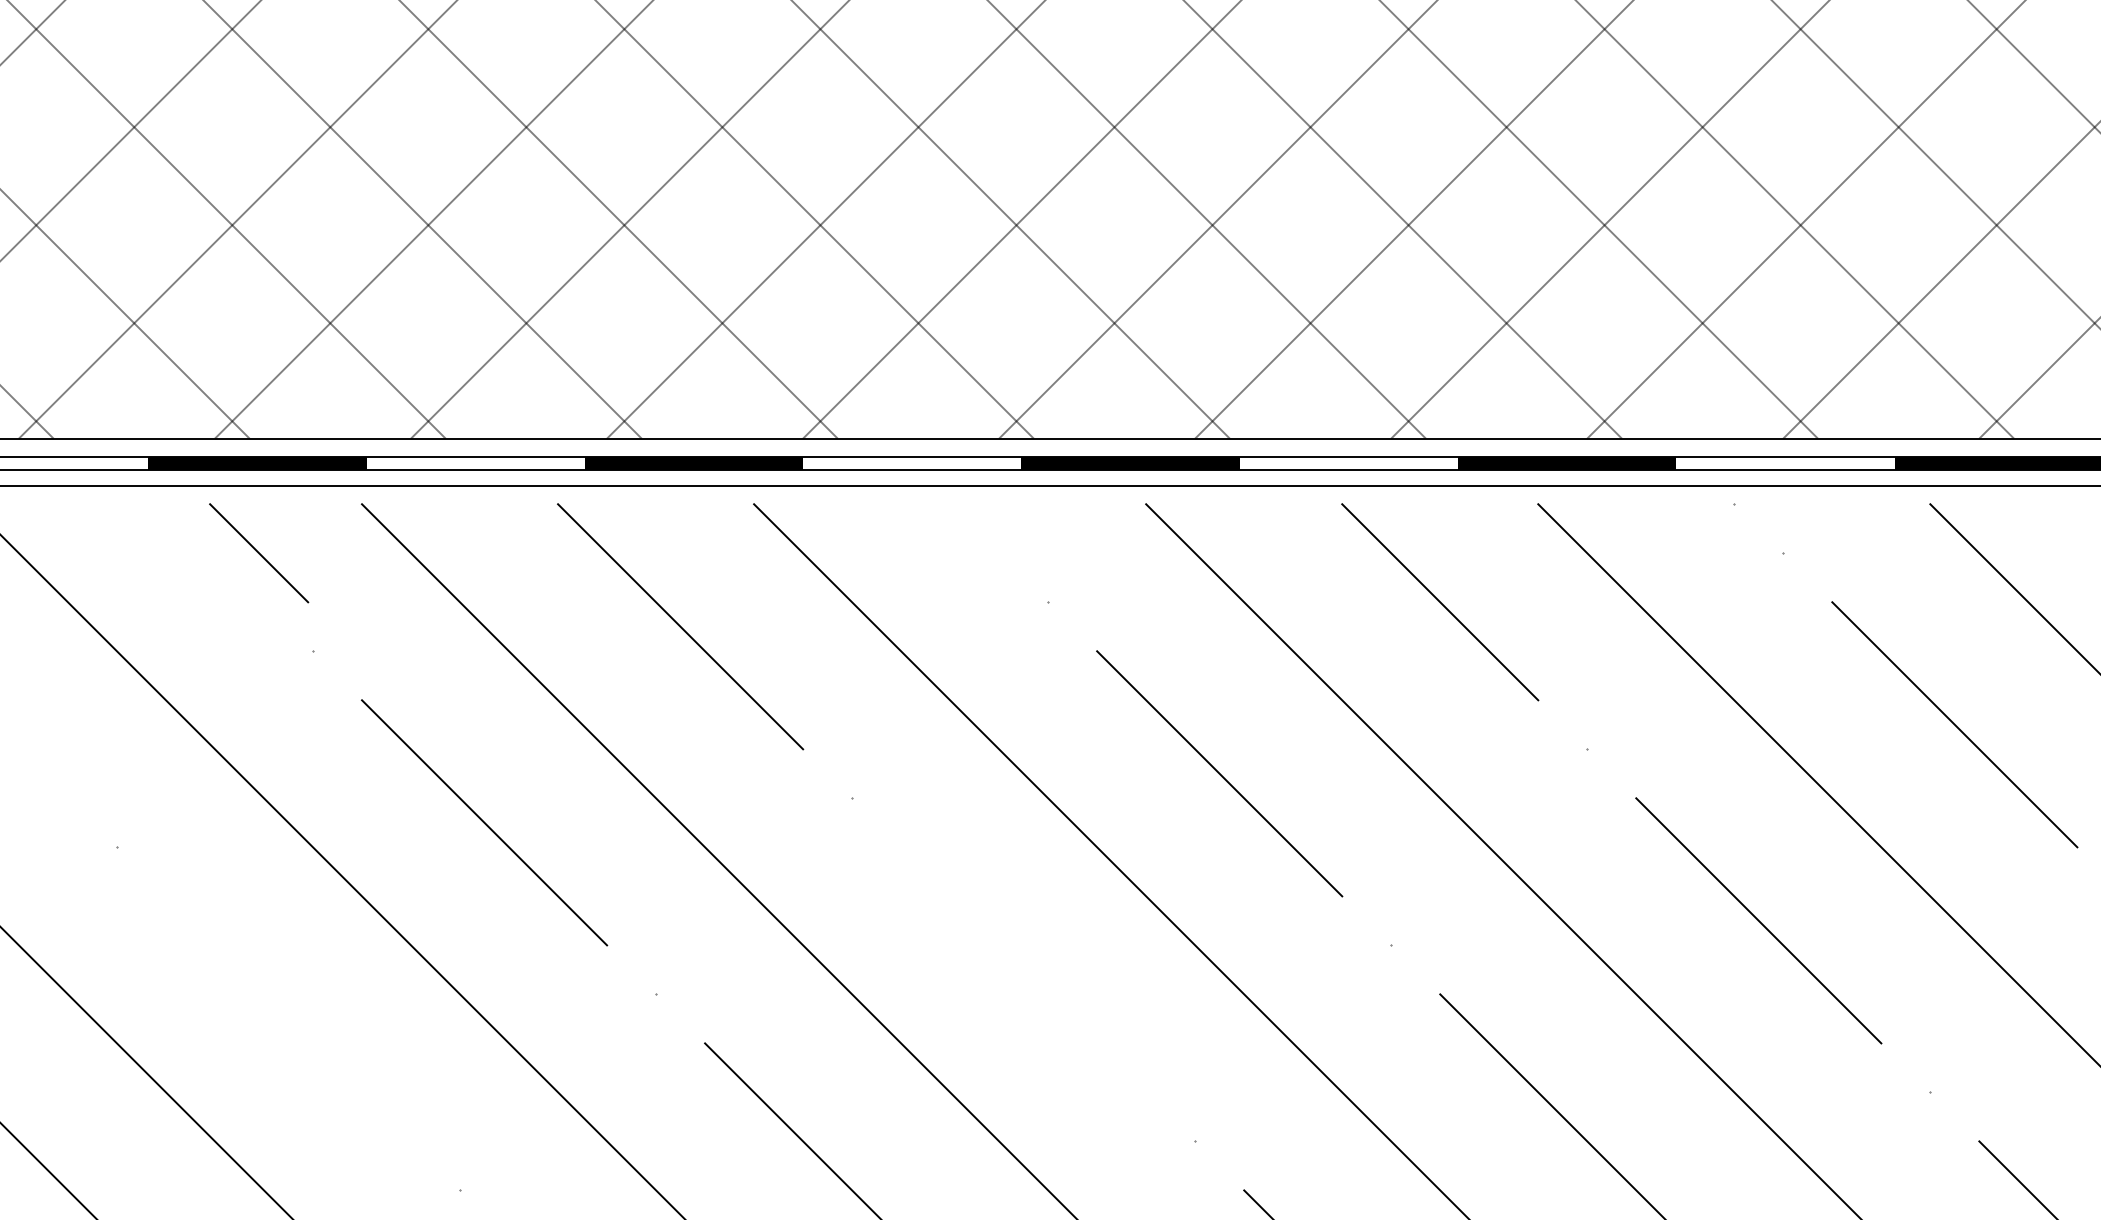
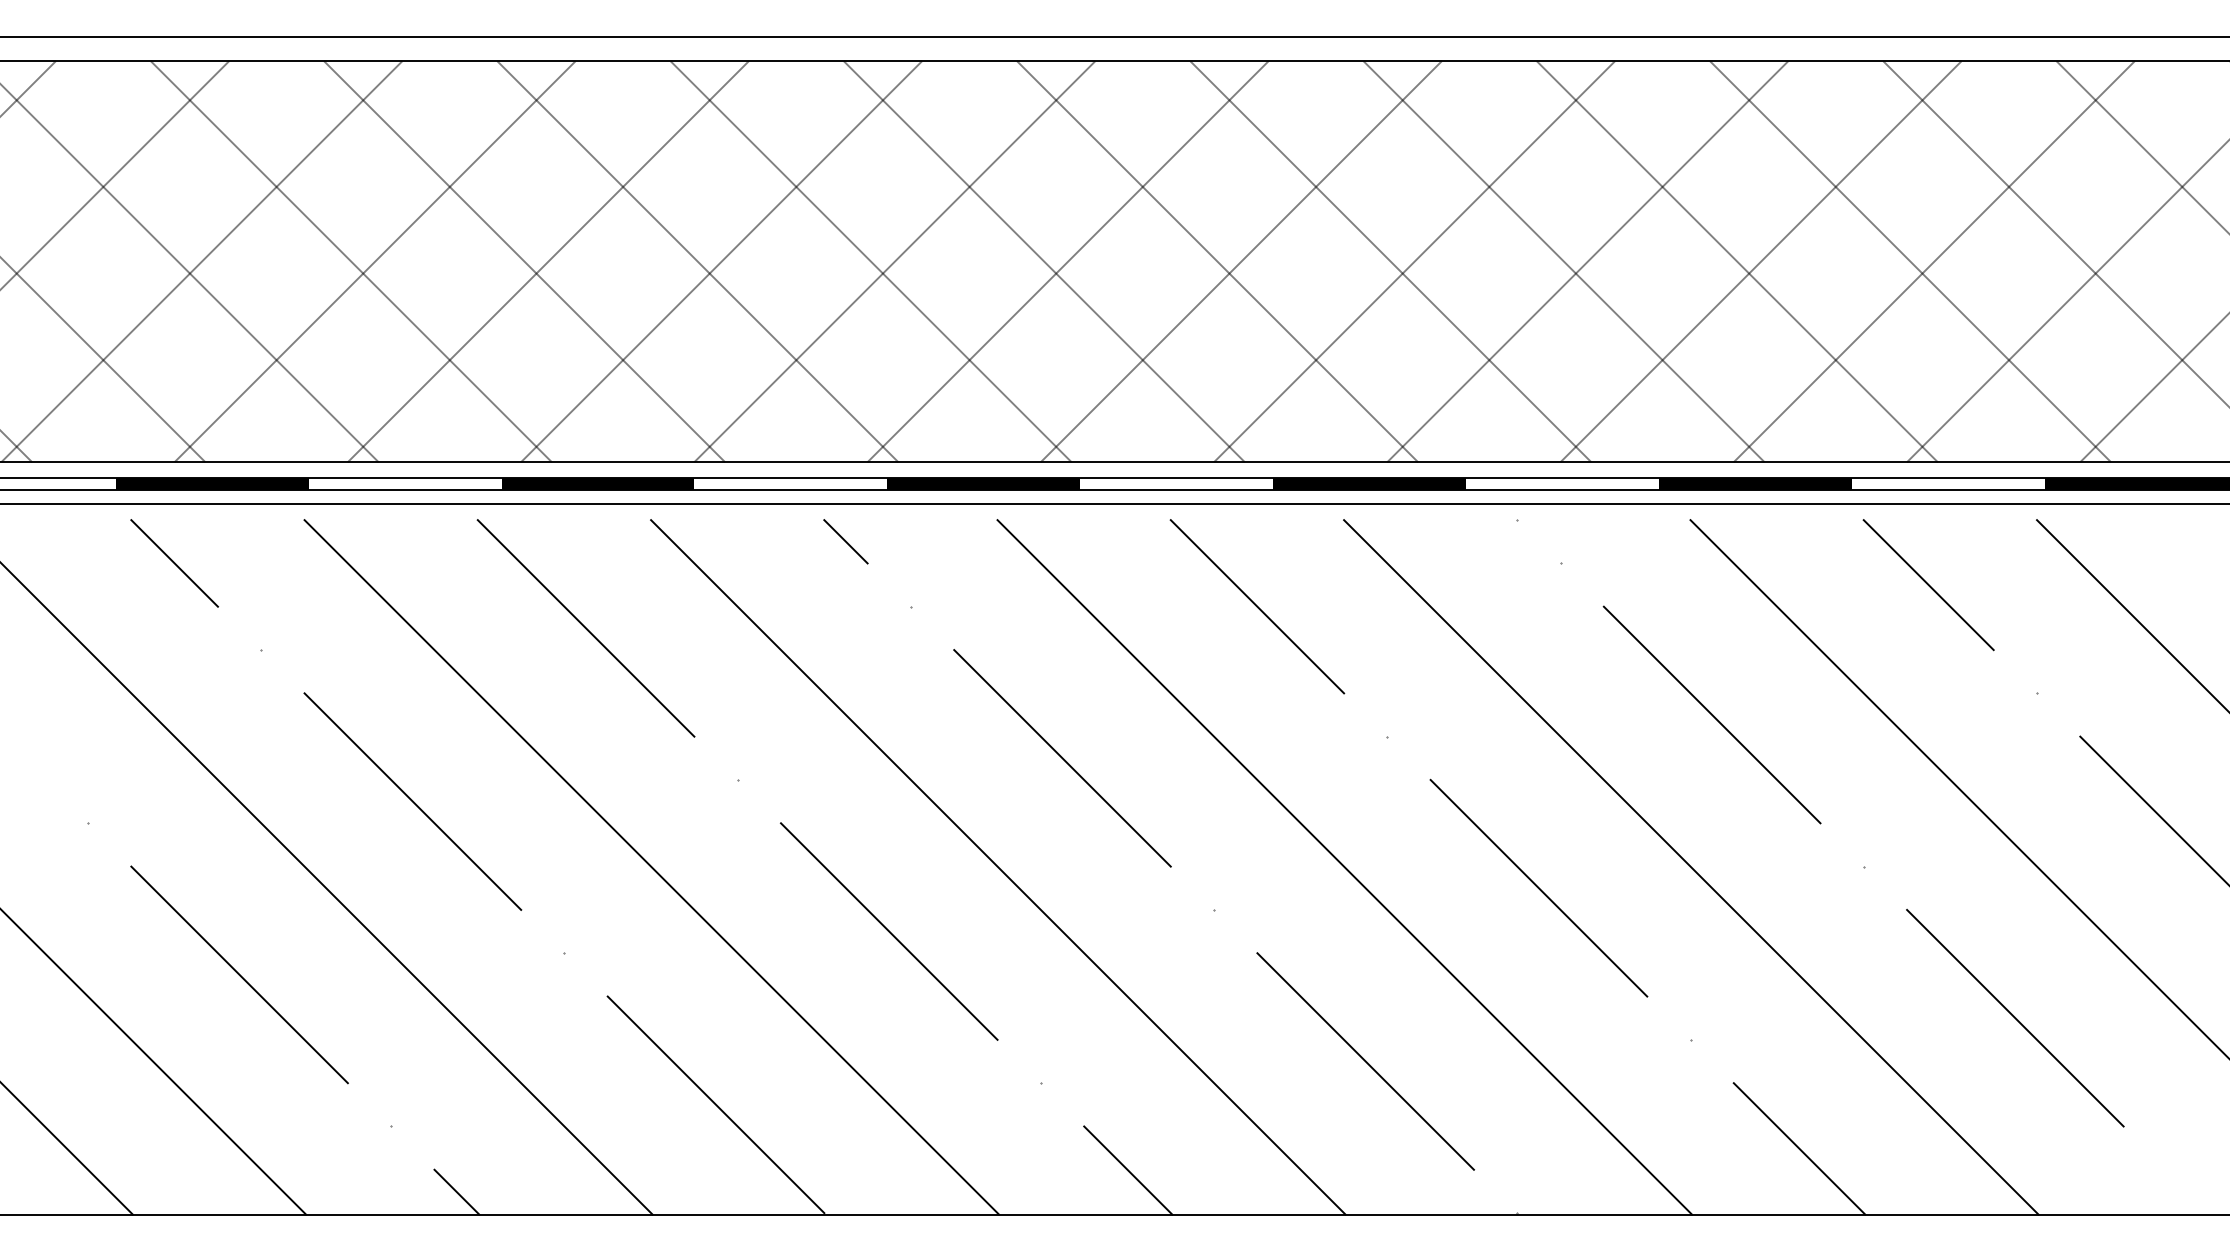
line: (974, 528) -> (845, 541), added
line: (258, 553) -> (174, 563), moved
line: (1023, 969) -> (889, 931), added
line: (288, 1018) -> (239, 974), added

